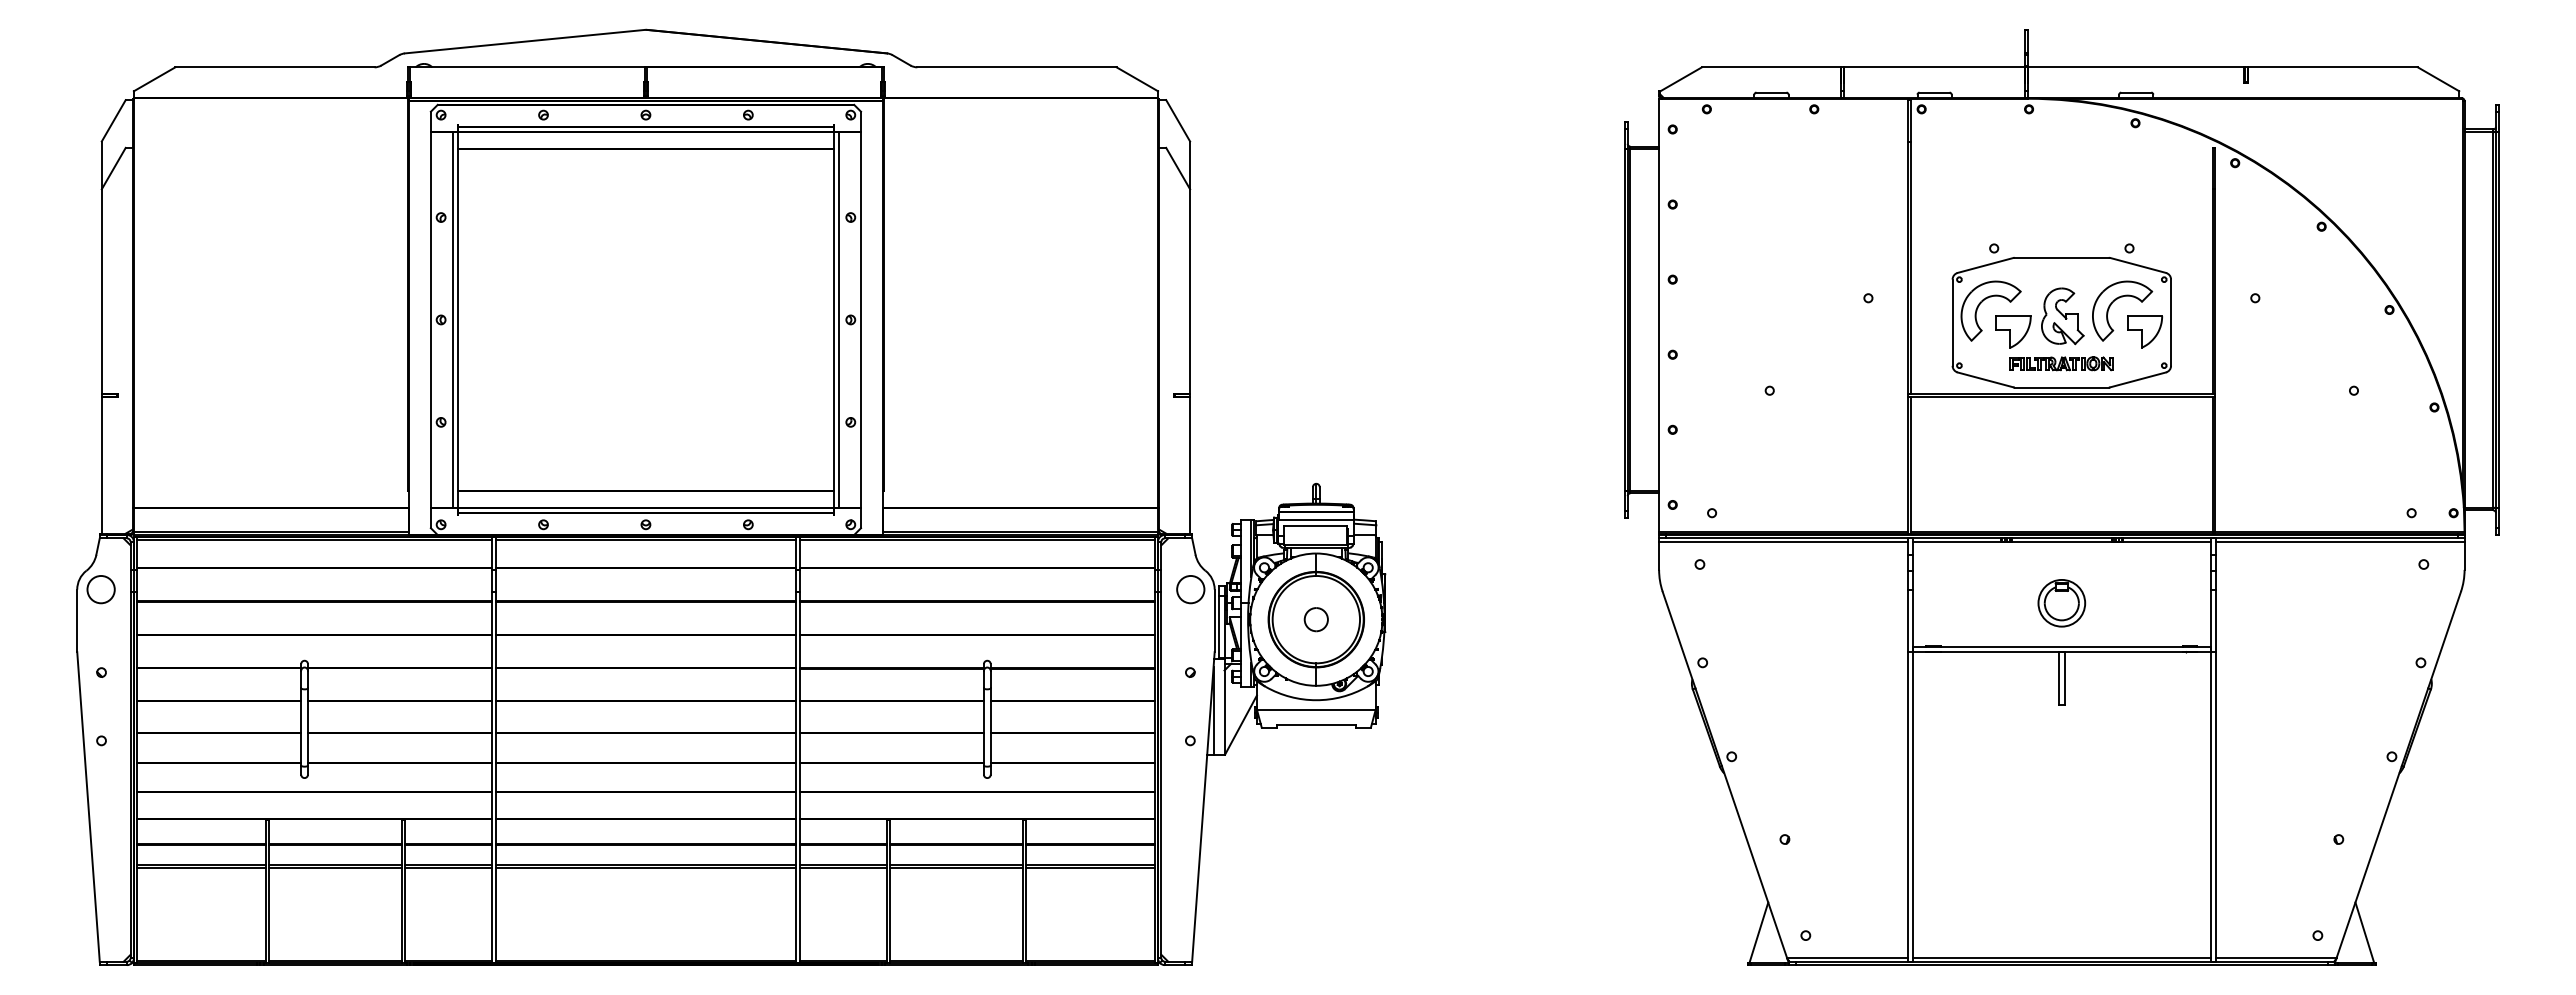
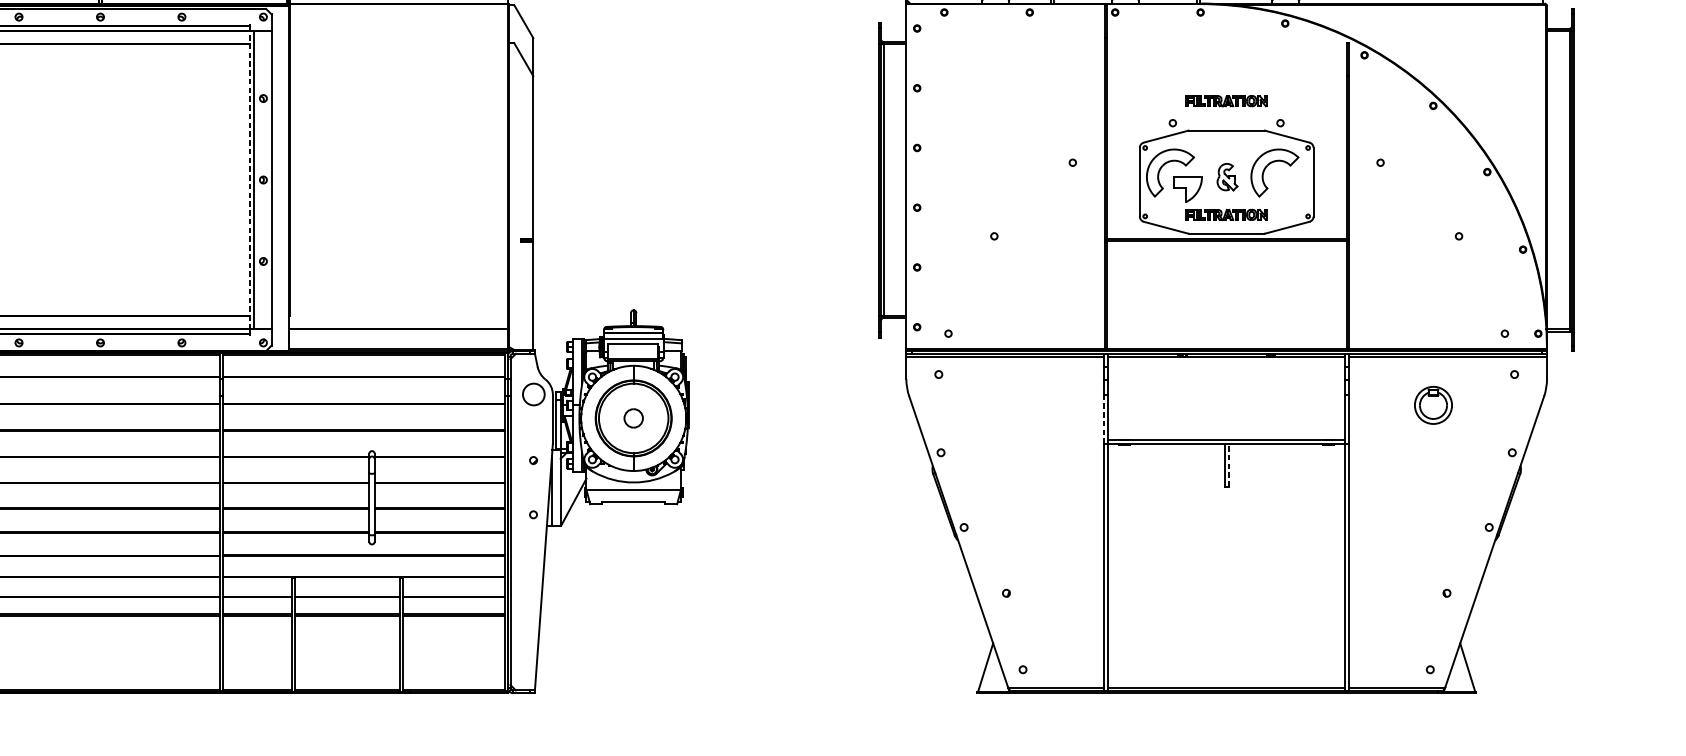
part: (2061, 220) -> (1226, 100), added
part: (2062, 316) -> (1227, 177), size x0.6
line: (833, 319) -> (249, 179), solid -> dashed
part: (2144, 331) -> (1292, 189), removed
part: (2061, 603) -> (1433, 405), moved
line: (1907, 621) -> (1103, 419), solid -> dashed
line: (2064, 678) -> (1228, 465), solid -> dashed

